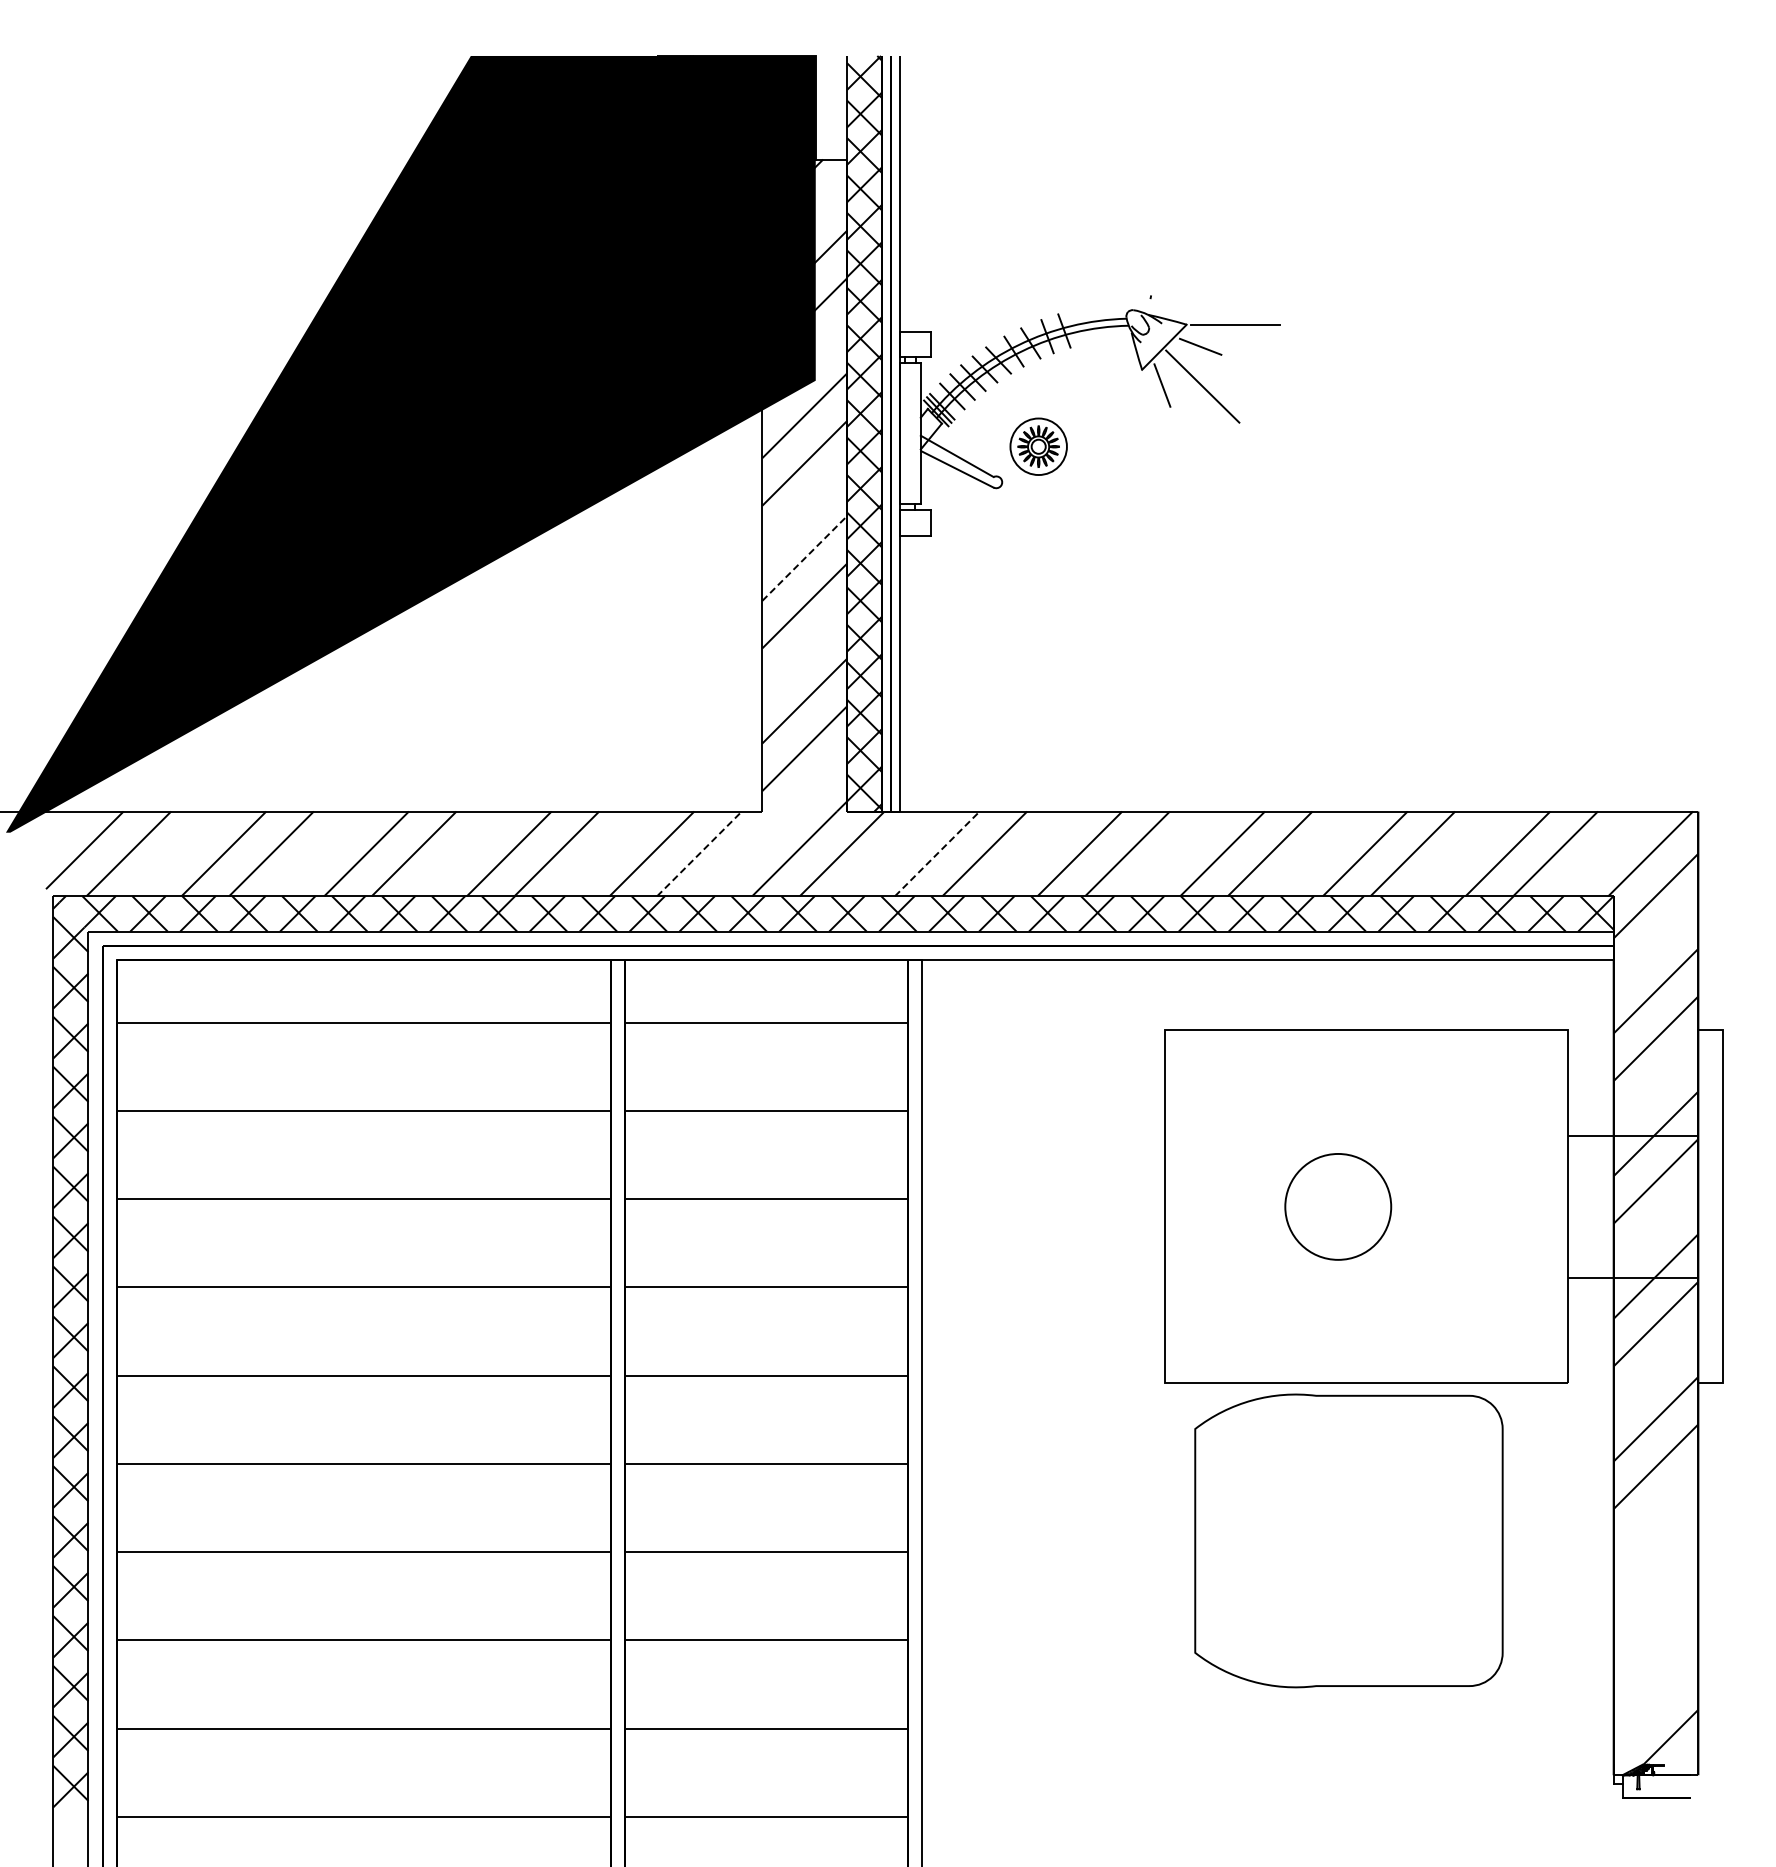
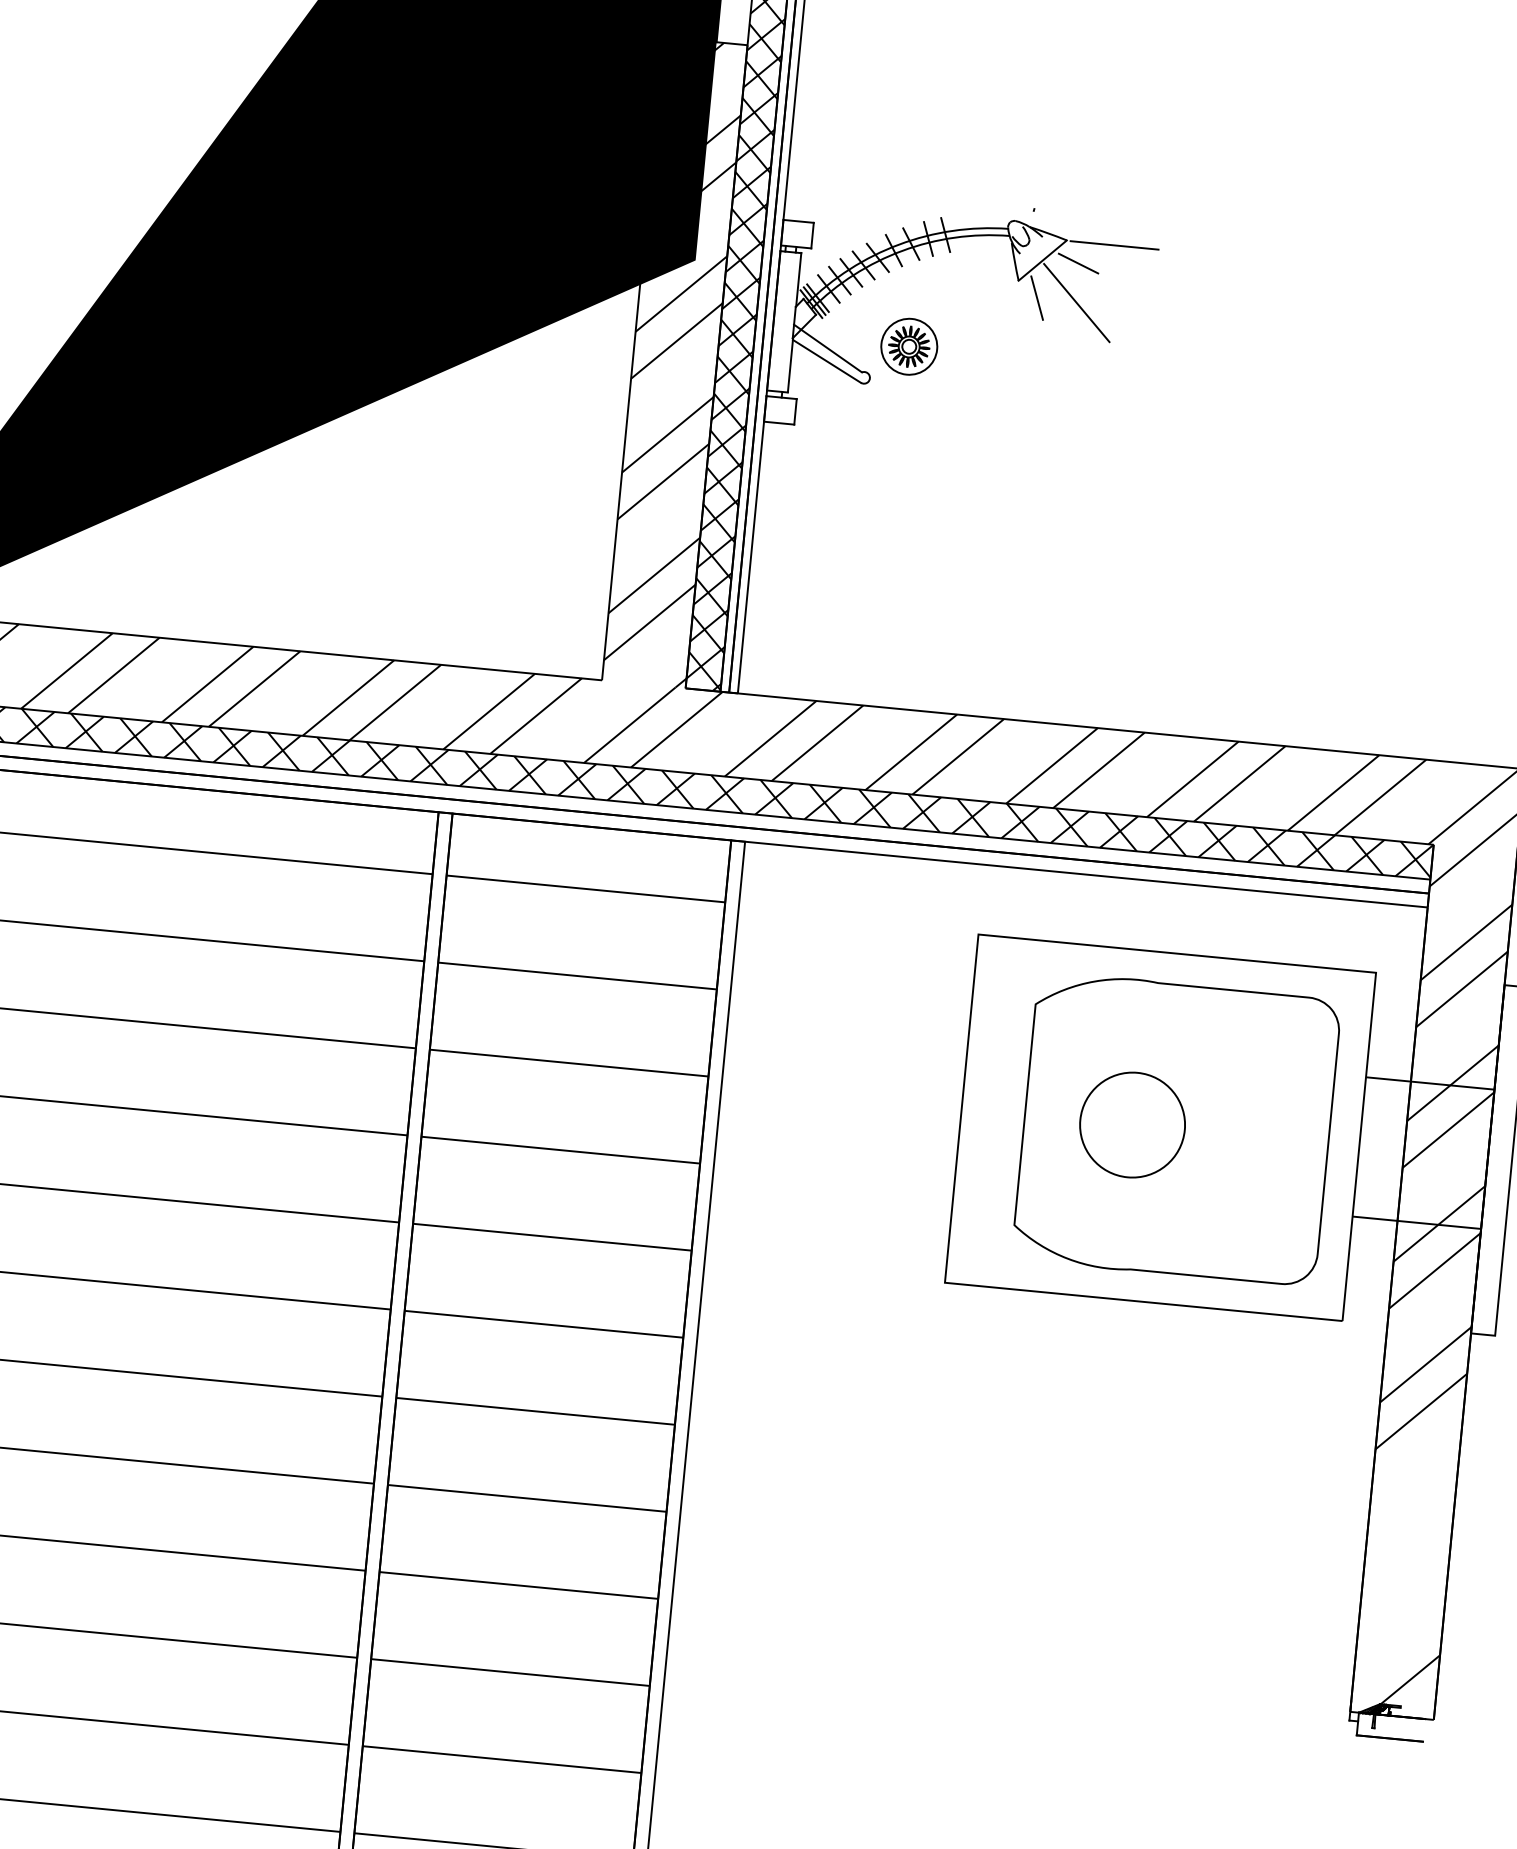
line: (804, 558) -> (667, 434), dashed -> solid
line: (699, 853) -> (536, 715), dashed -> solid
line: (937, 853) -> (770, 738), dashed -> solid
part: (1348, 1540) -> (1176, 1128), moved

